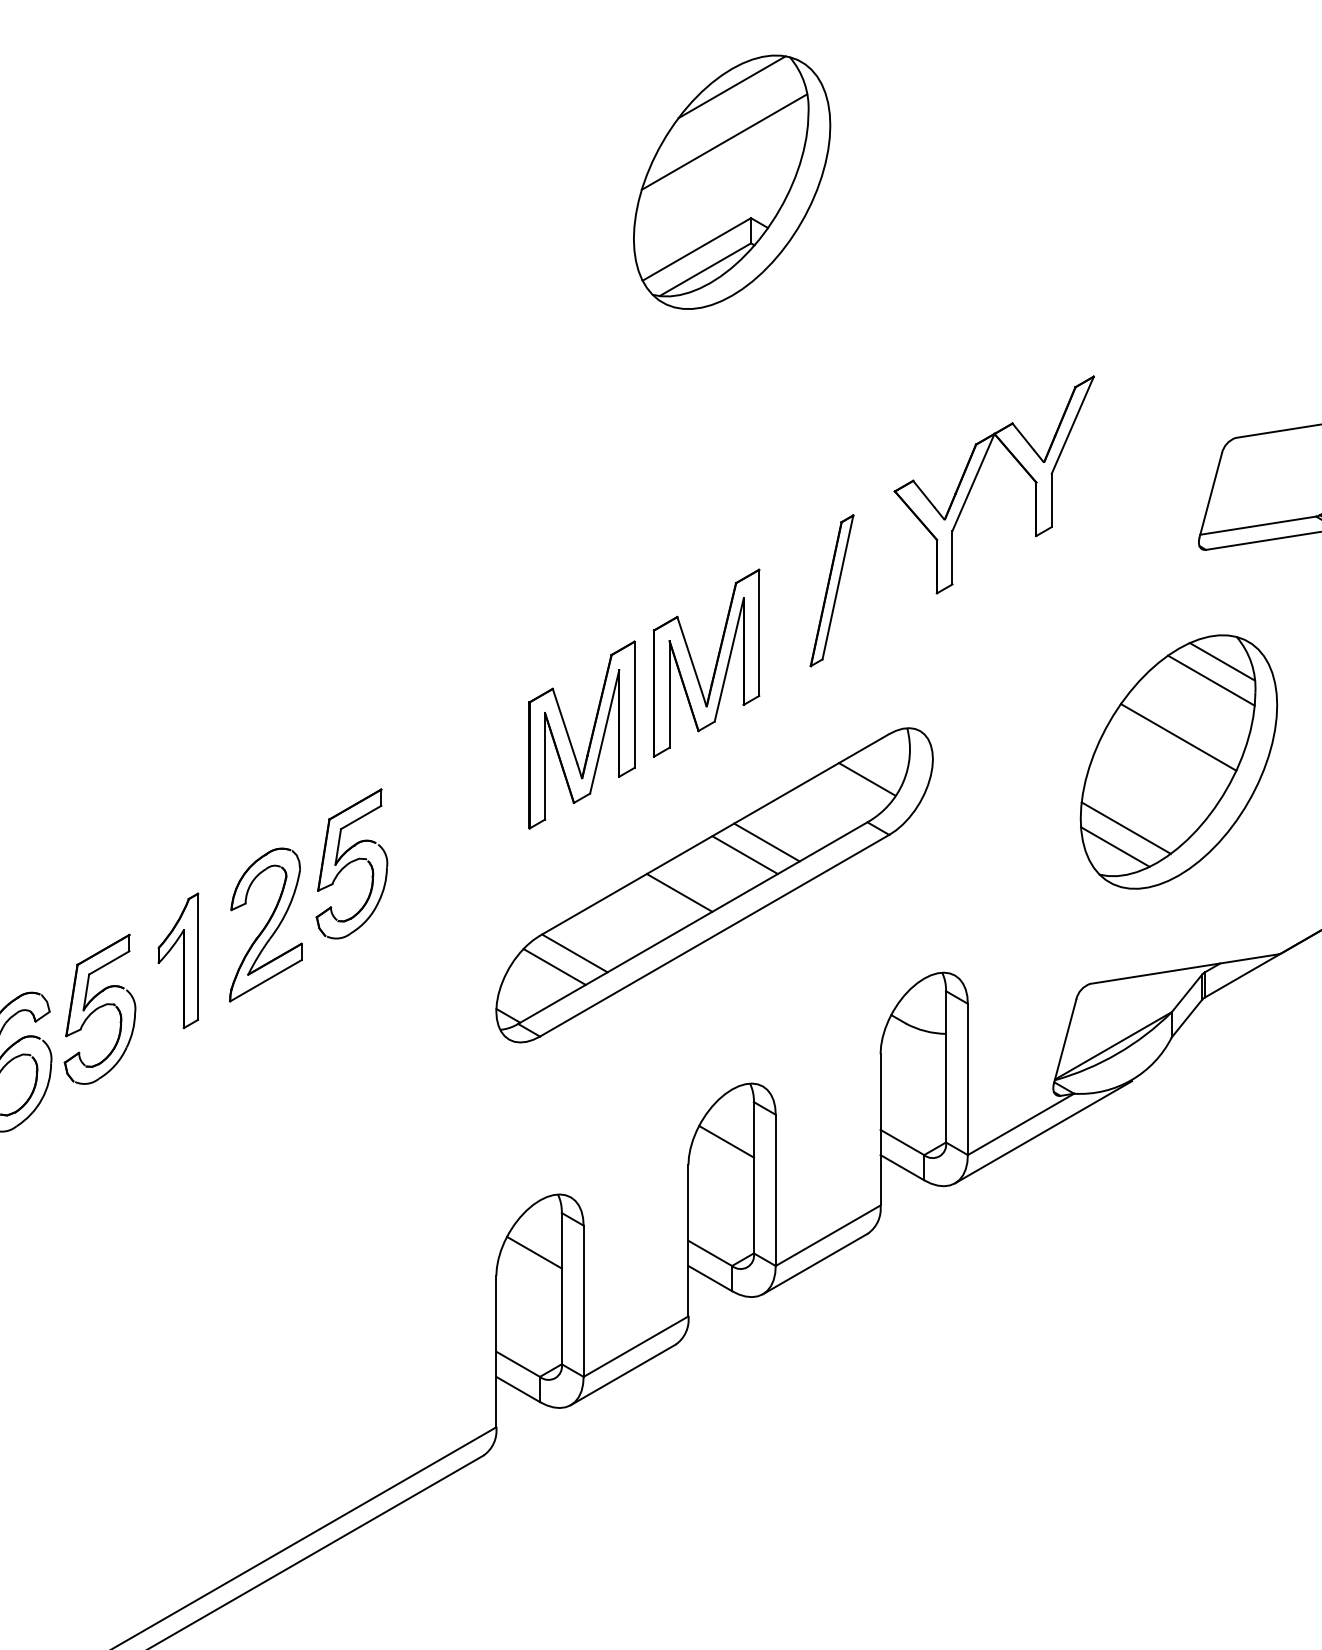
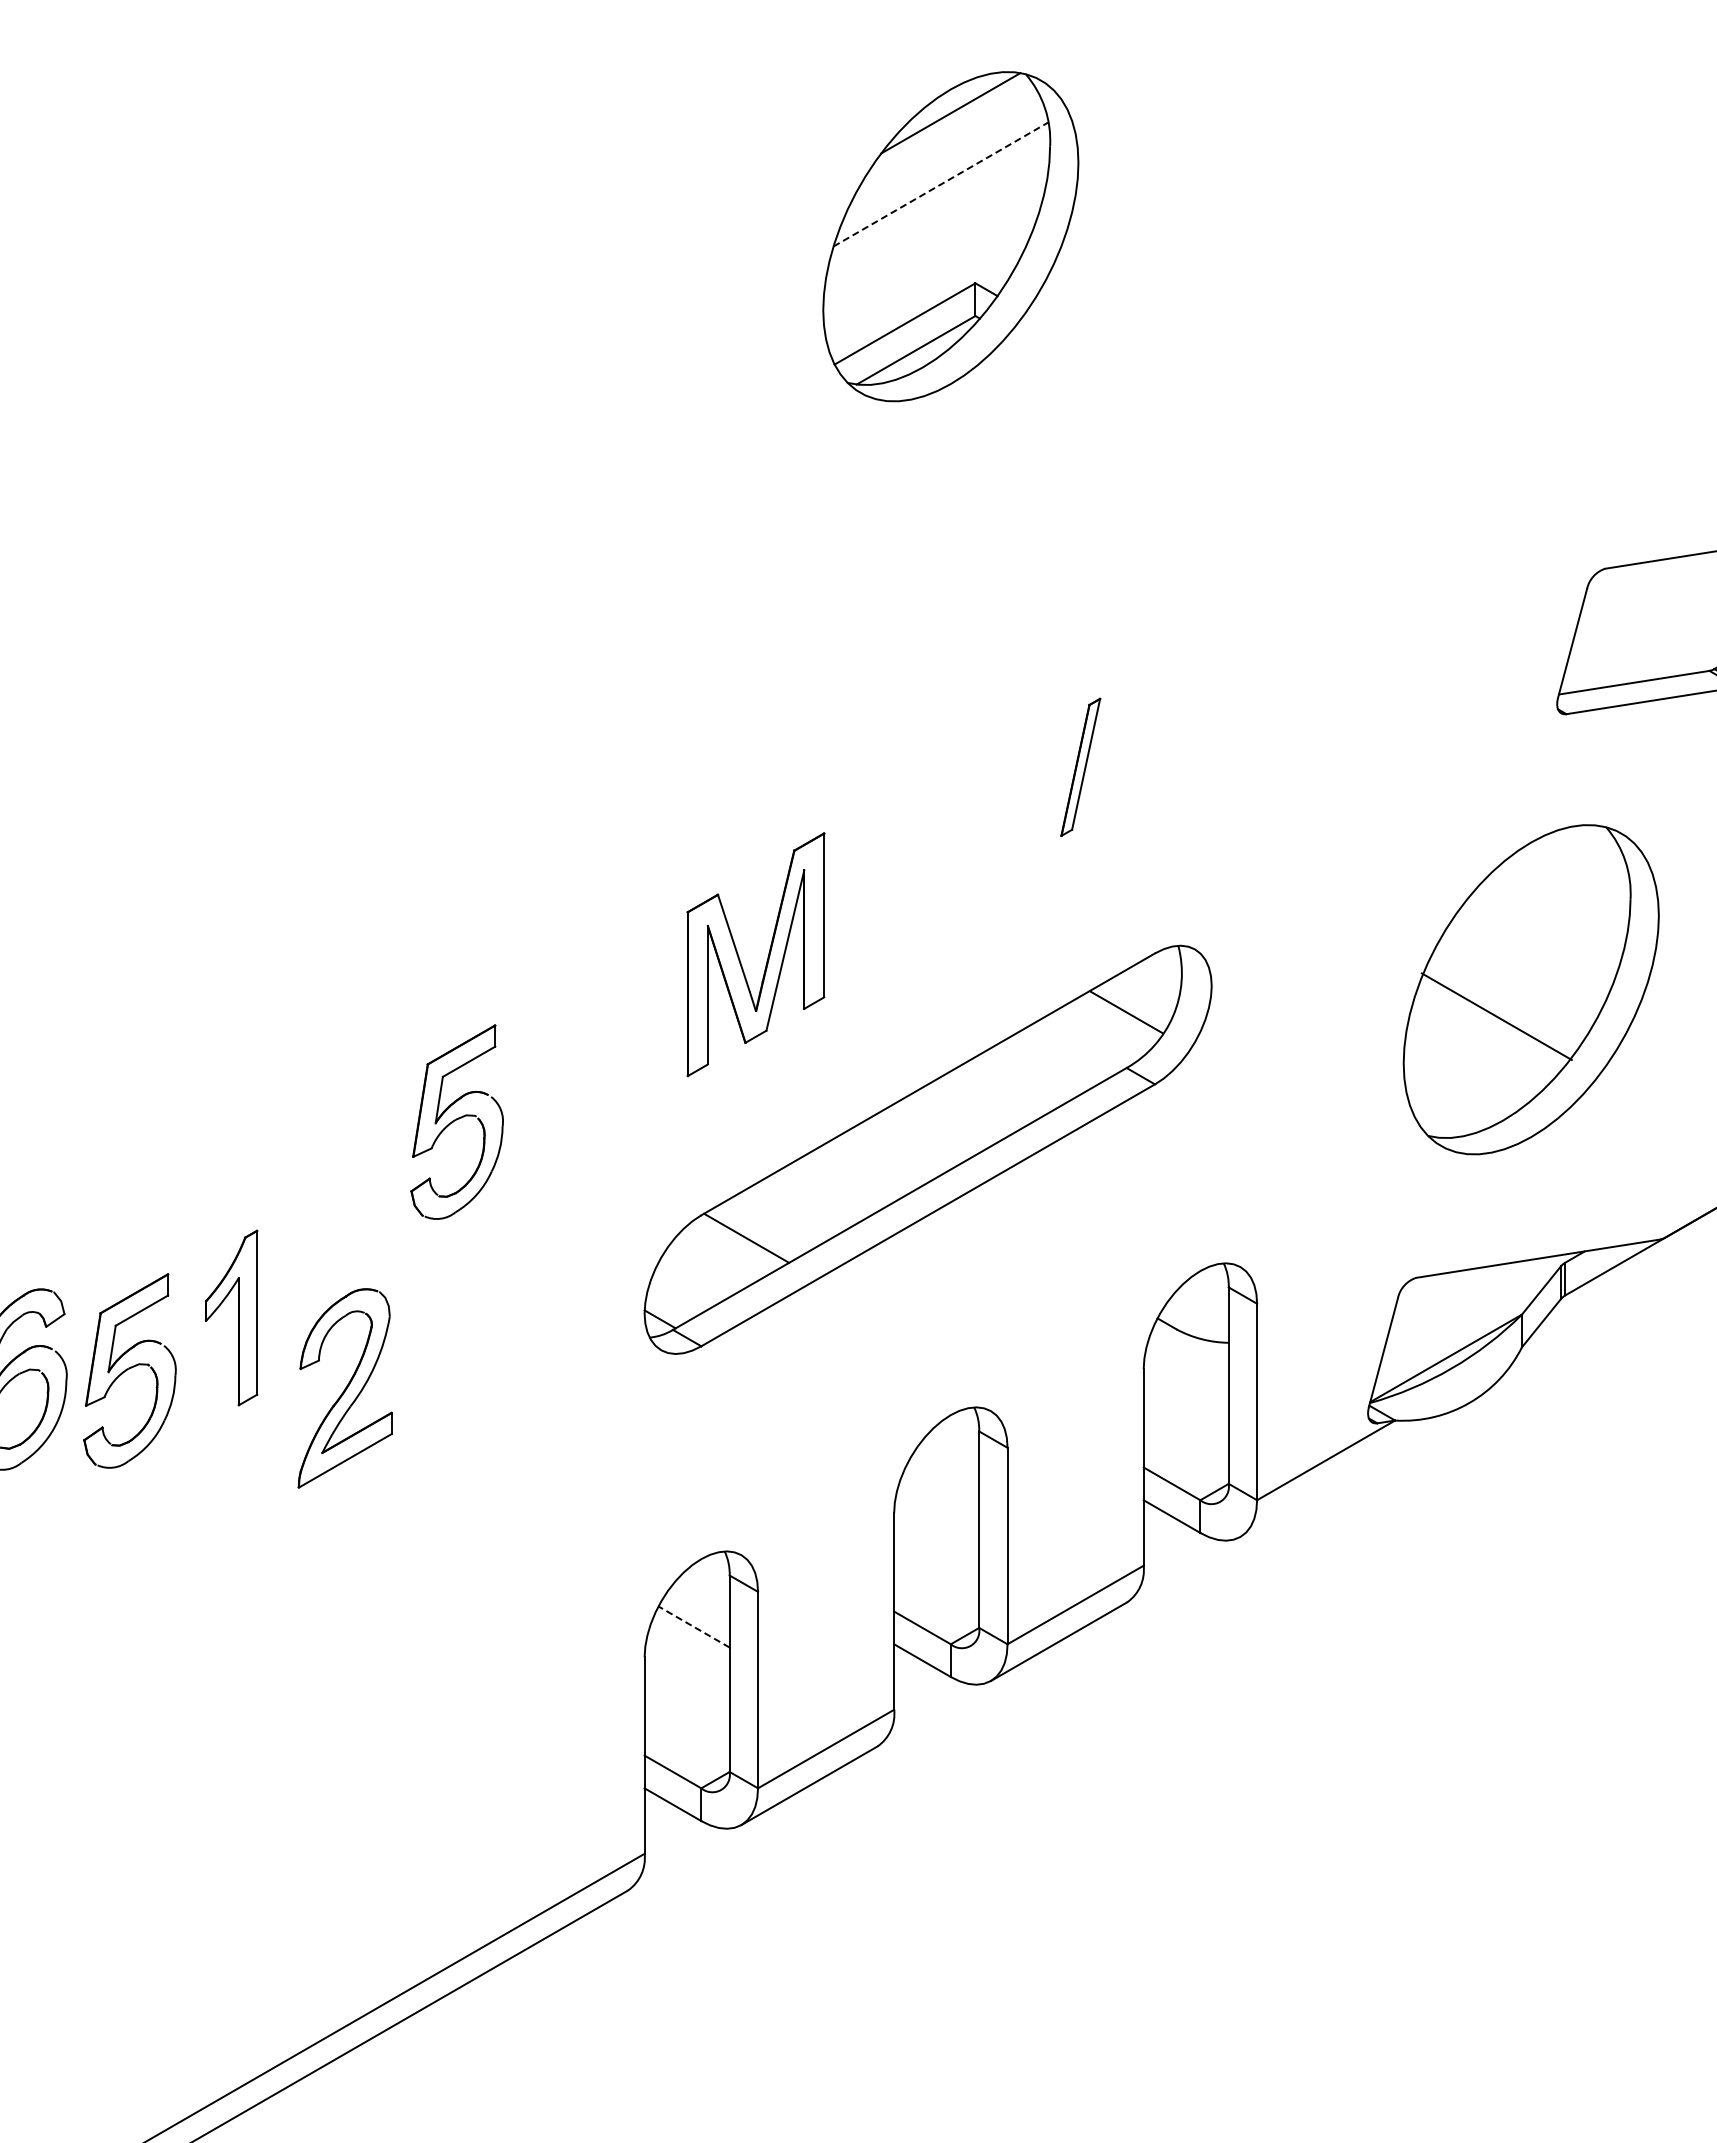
line: (724, 142) -> (940, 184), solid -> dashed
part: (976, 477) -> (1268, 620), removed
part: (831, 590) -> (1080, 767), size x0.7
line: (1222, 661) -> (1587, 859), removed
part: (715, 664) -> (929, 862), removed
line: (1211, 680) -> (1573, 883), removed
line: (1178, 737) -> (1496, 1016), moved
line: (1126, 828) -> (1462, 1075), removed
line: (766, 841) -> (995, 1093), removed
line: (1115, 846) -> (1448, 1099), removed
line: (744, 855) -> (967, 1110), removed
line: (679, 892) -> (882, 1159), removed
part: (265, 925) -> (344, 1388), moved
part: (183, 960) -> (238, 1317), moved
line: (553, 966) -> (719, 1255), removed
part: (99, 1009) -> (129, 1370), moved
line: (1043, 1132) -> (1355, 1470), removed
line: (726, 1141) -> (943, 1482), removed
line: (533, 1252) -> (693, 1626), solid -> dashed

